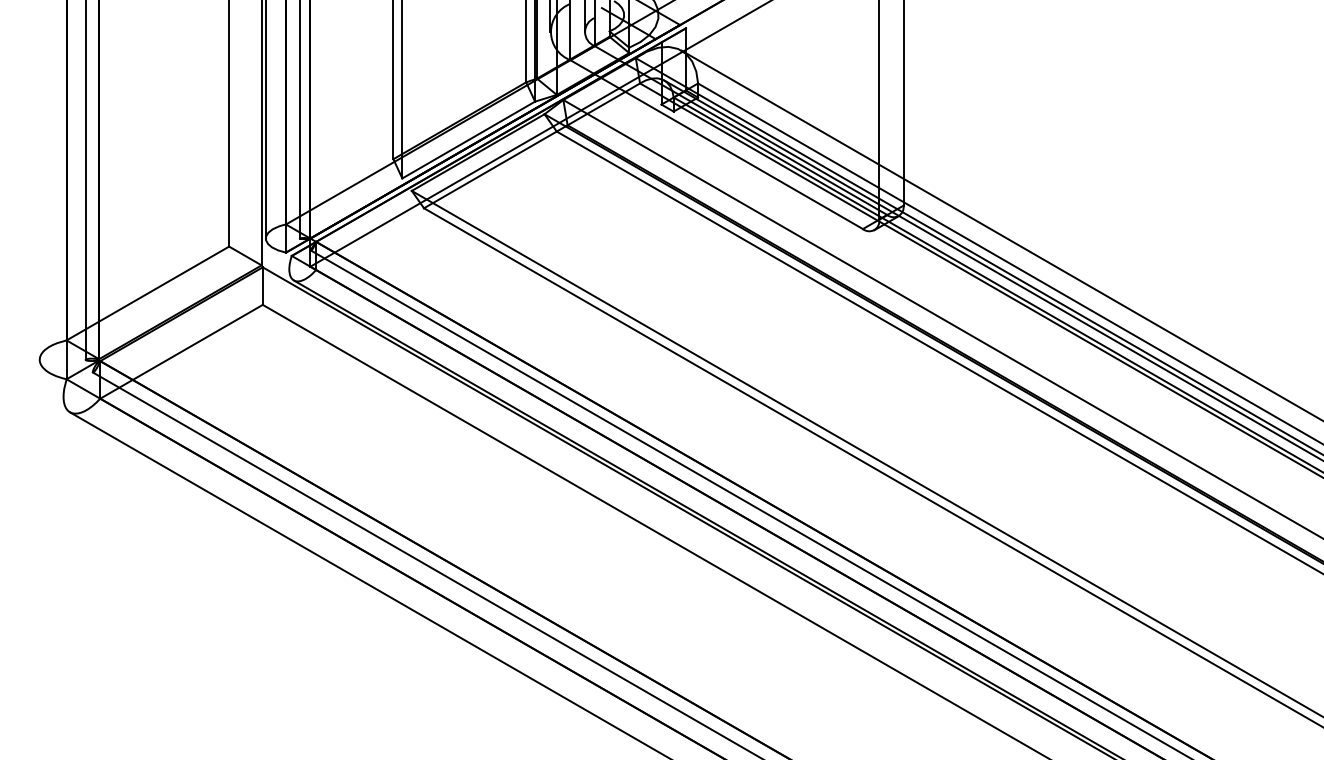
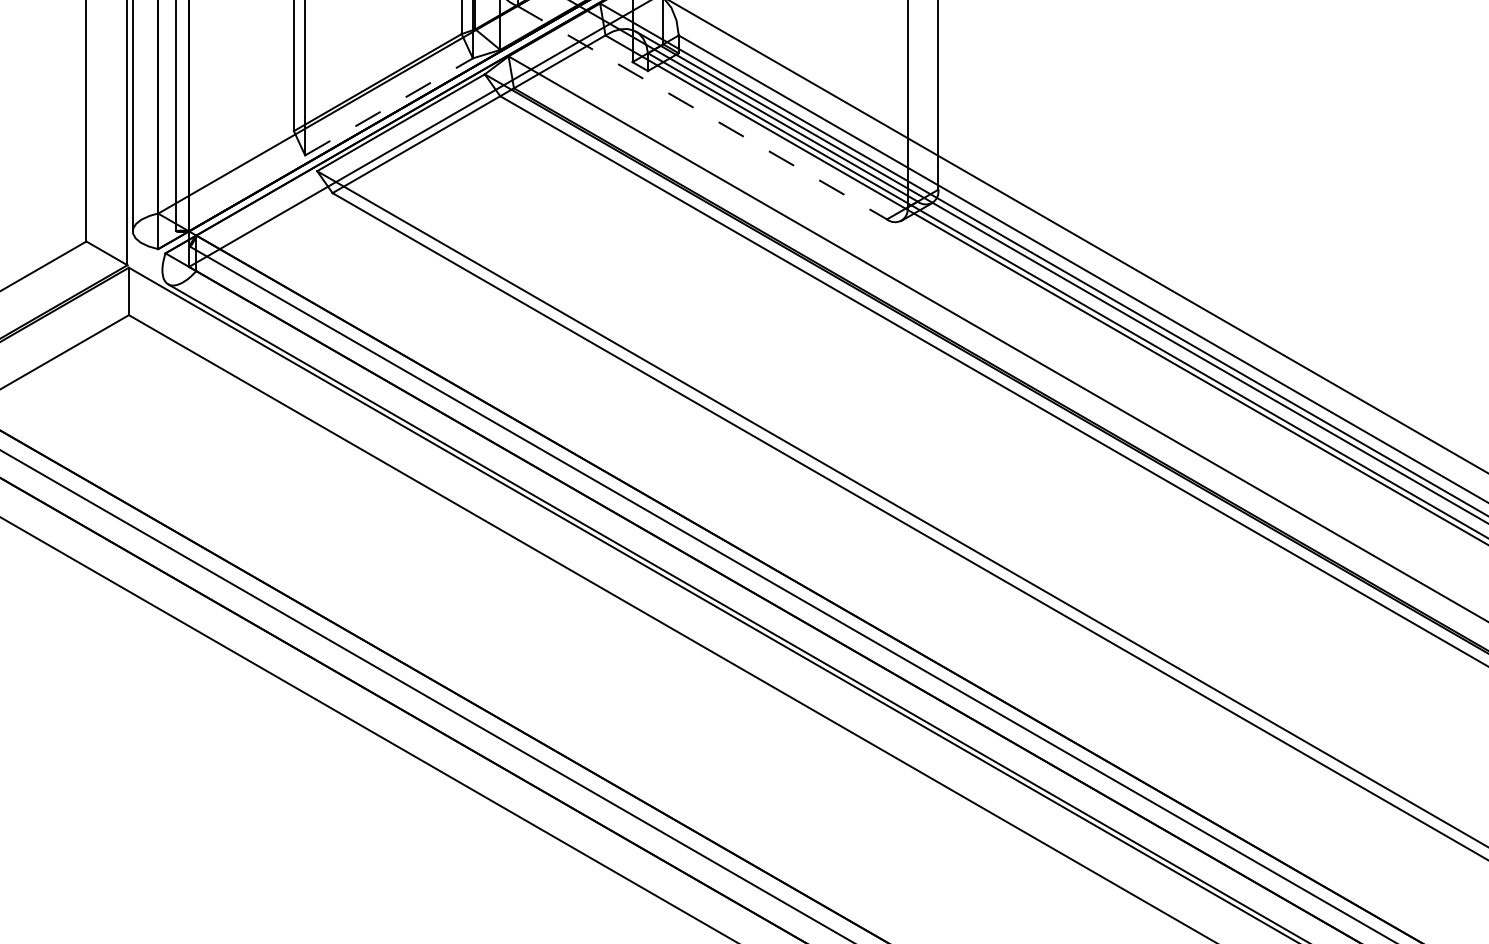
line: (468, 140) -> (388, 107), solid -> dashed
line: (716, 144) -> (702, 112), solid -> dashed

